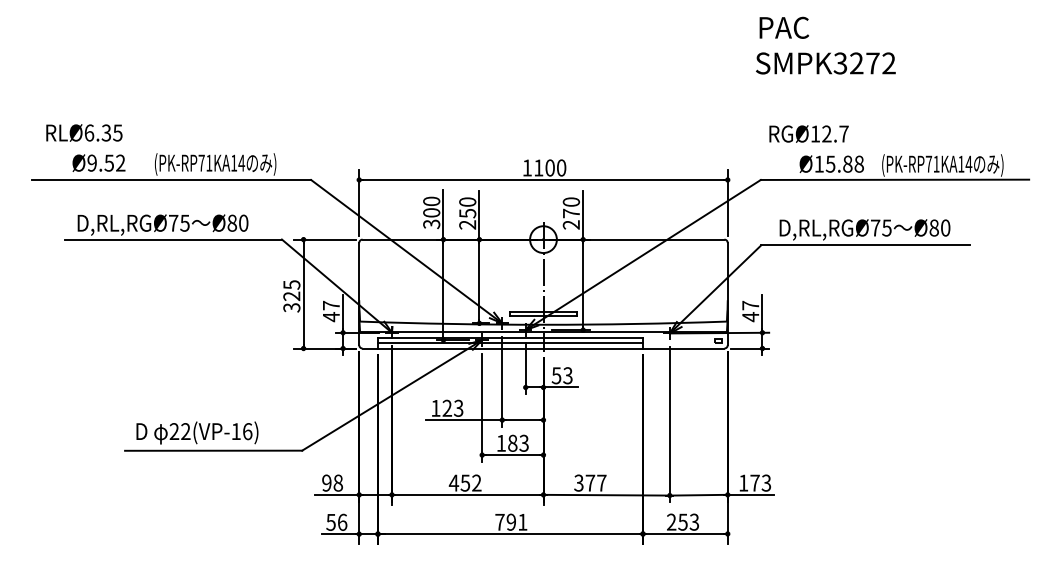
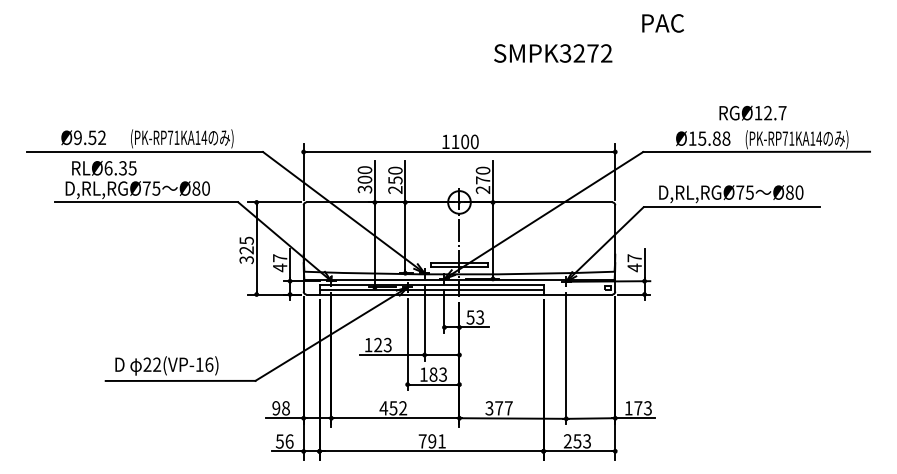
text: (826, 63) -> (553, 53), moved
text: (84, 133) -> (104, 168), moved
text: (808, 133) -> (752, 112), moved

